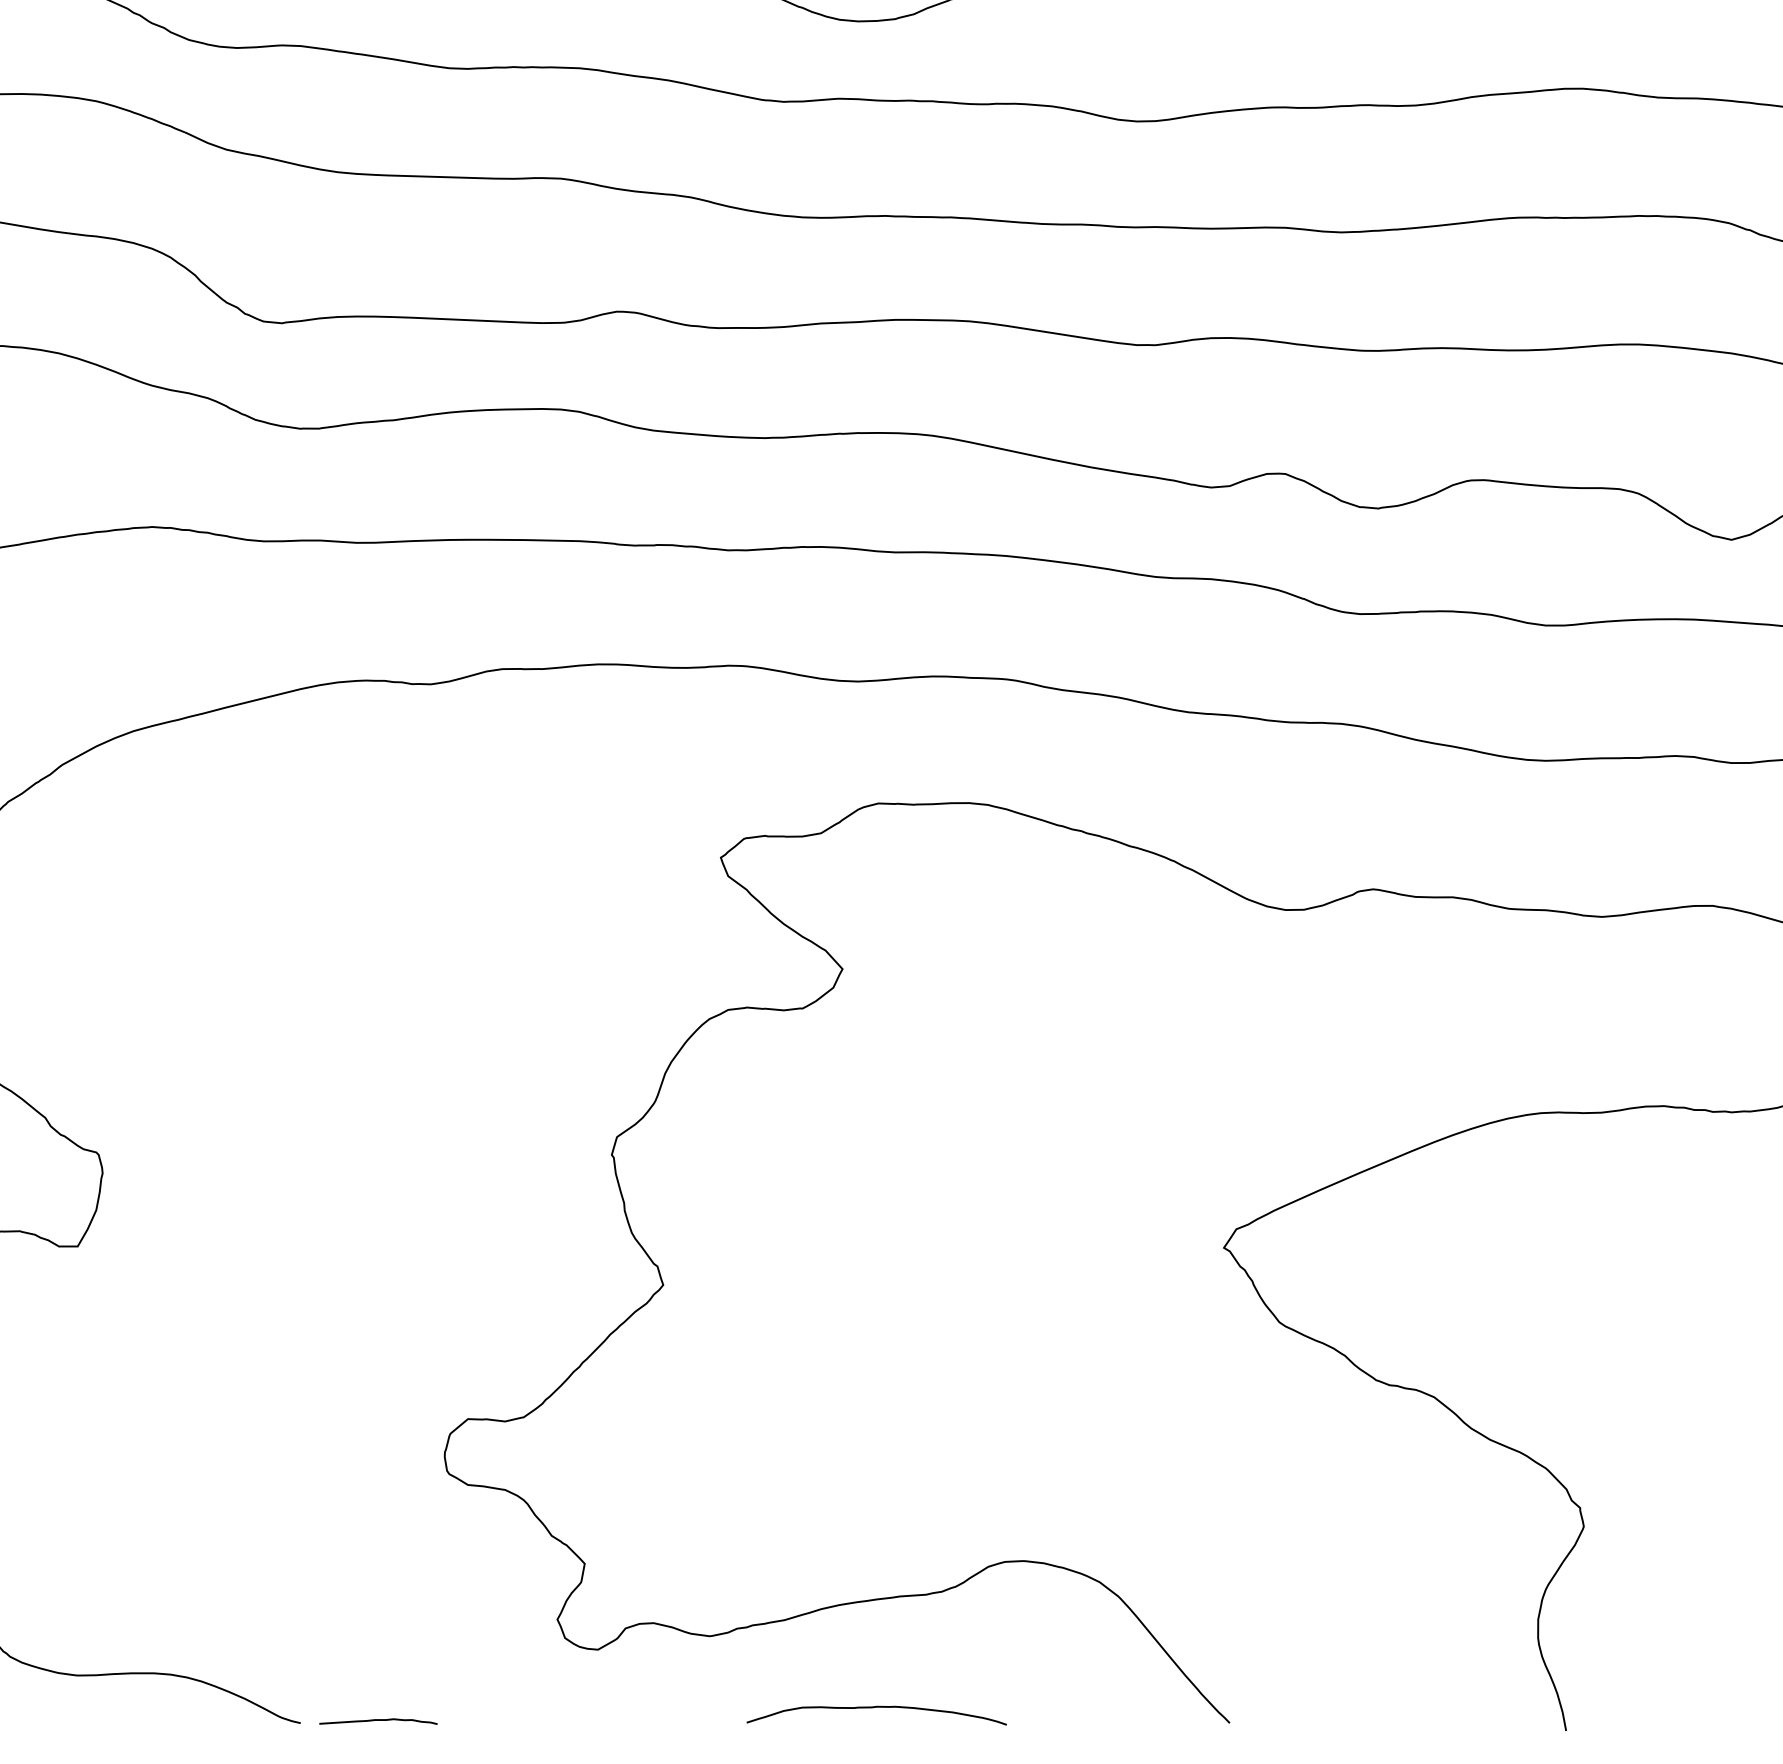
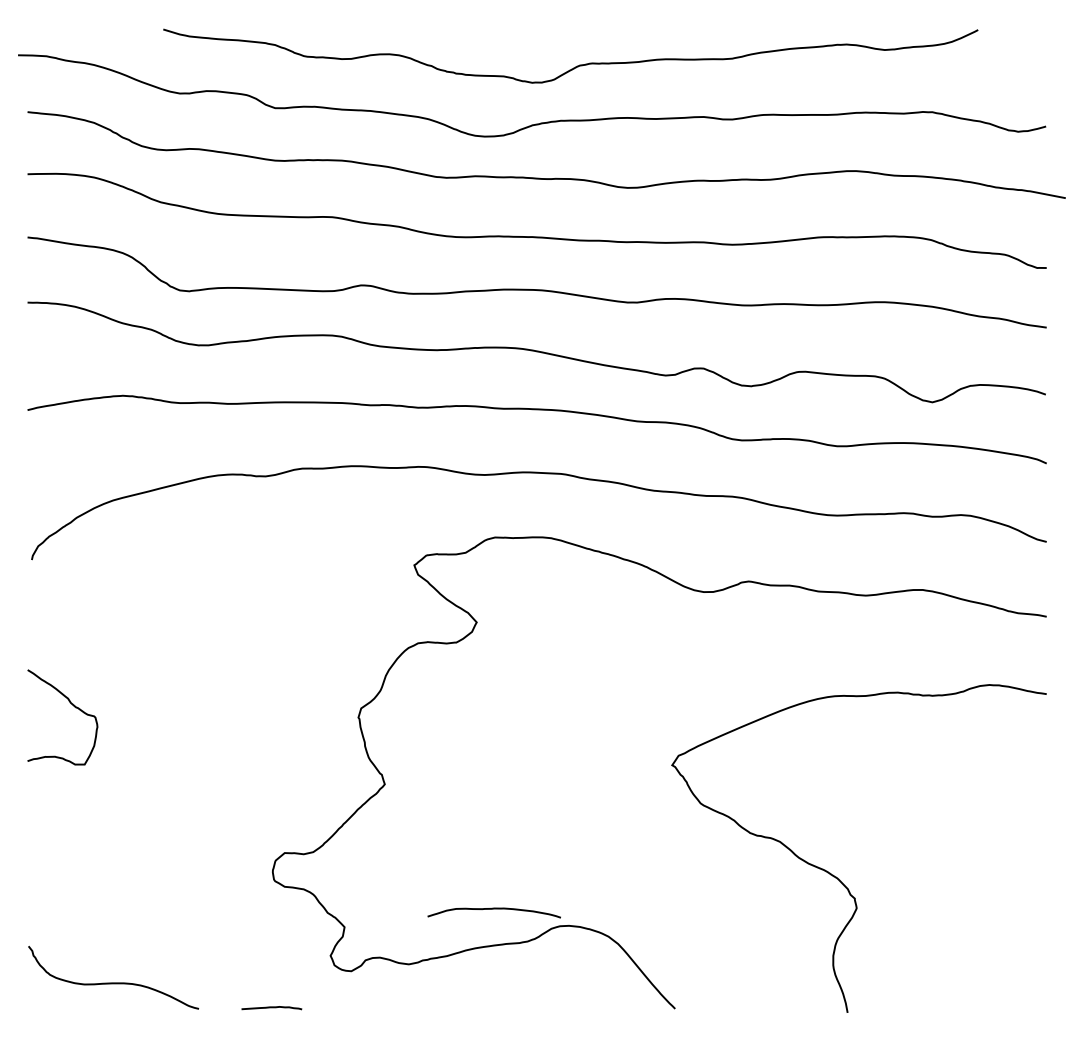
curve: (875, 1708) -> (493, 909), moved
curve: (377, 1722) -> (271, 1008), moved

